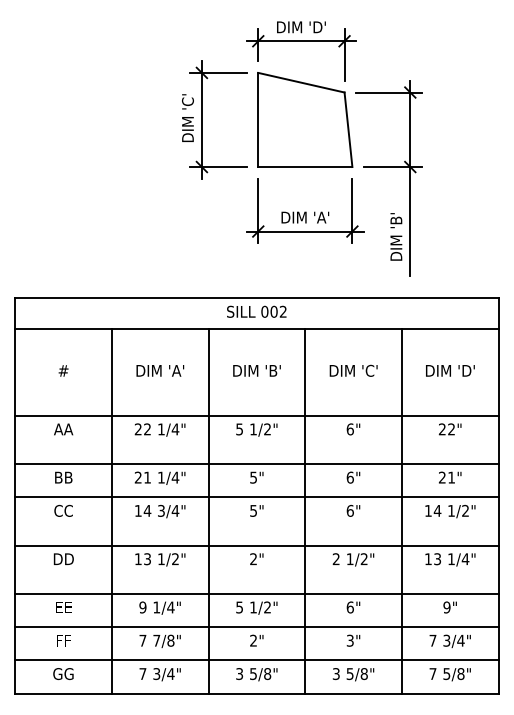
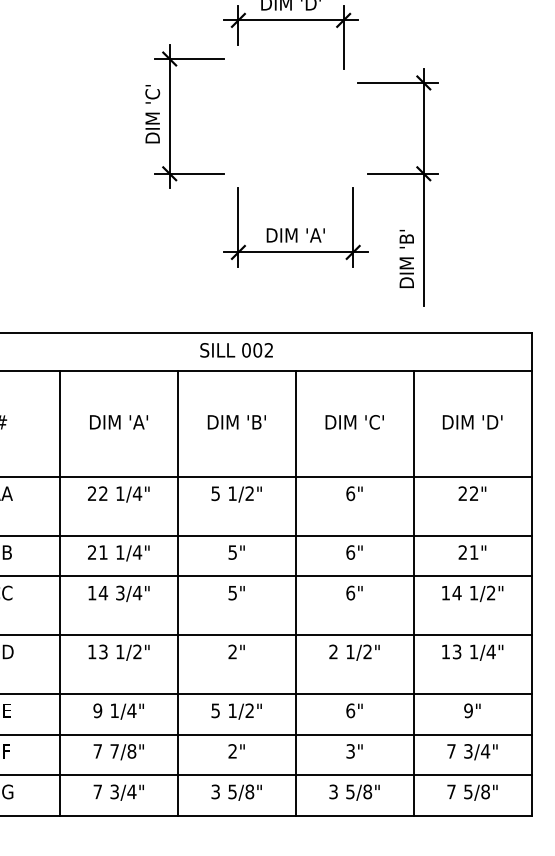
part: (305, 119) -> (296, 115), removed

